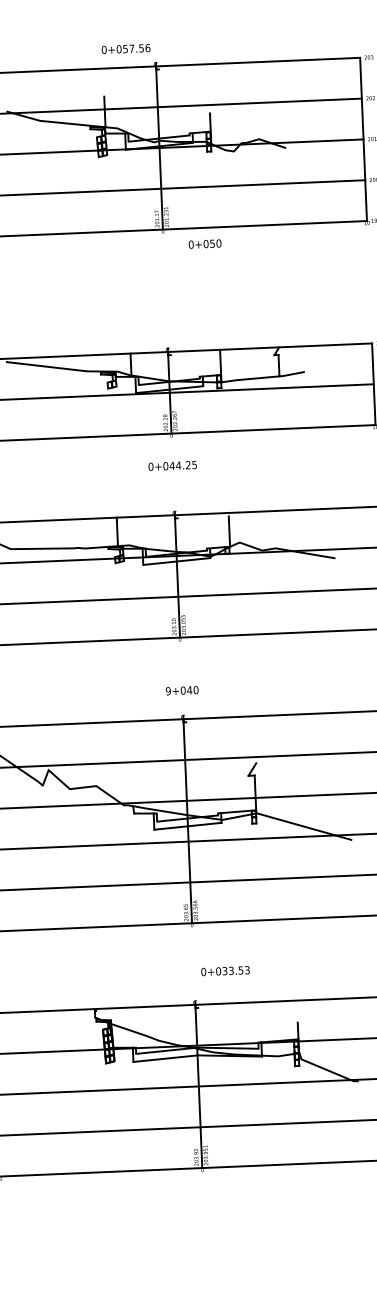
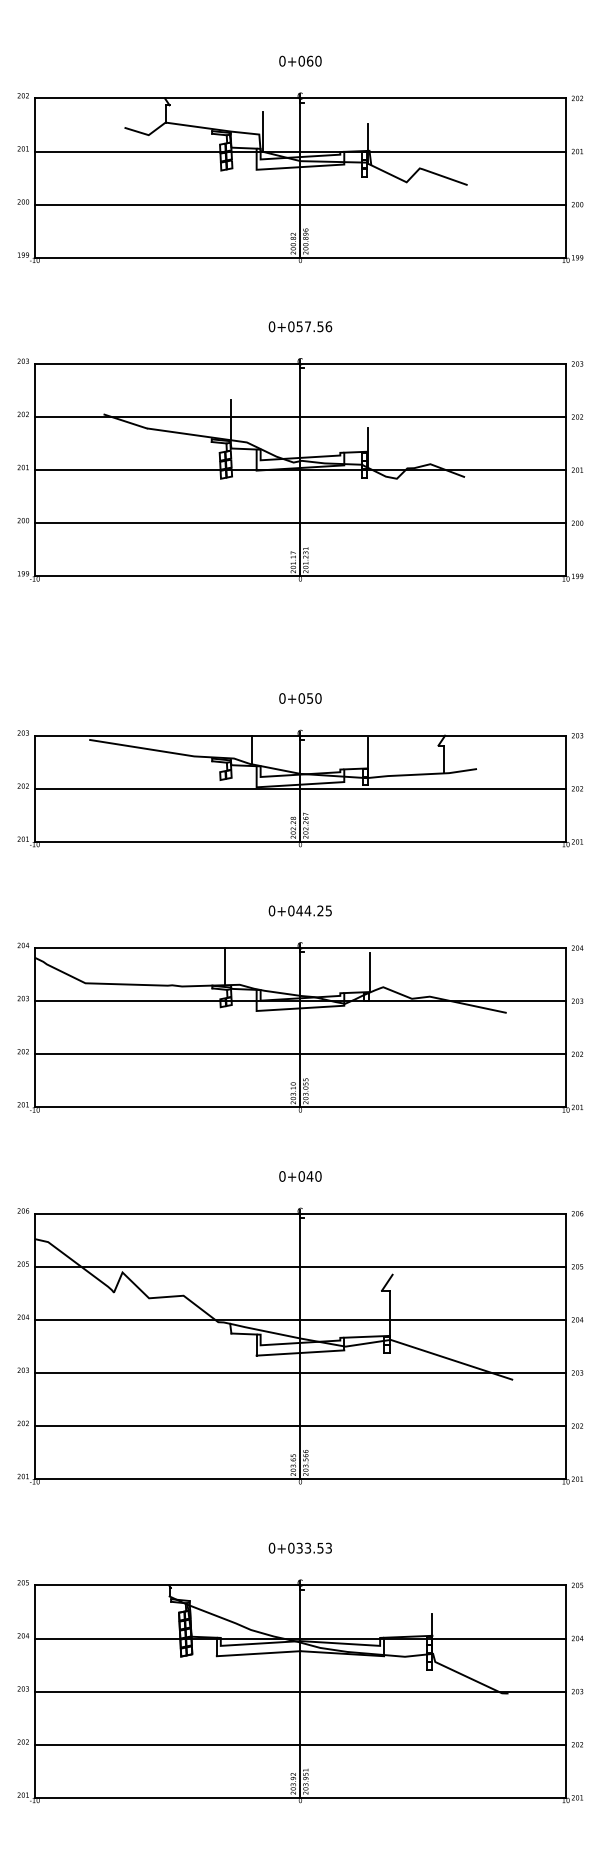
text: (126, 48) -> (300, 326), moved
text: (205, 244) -> (300, 698), moved
text: (172, 465) -> (299, 910), moved
text: (168, 691) -> (282, 1176), 9+040 -> 0+040
text: (224, 970) -> (299, 1547), moved

